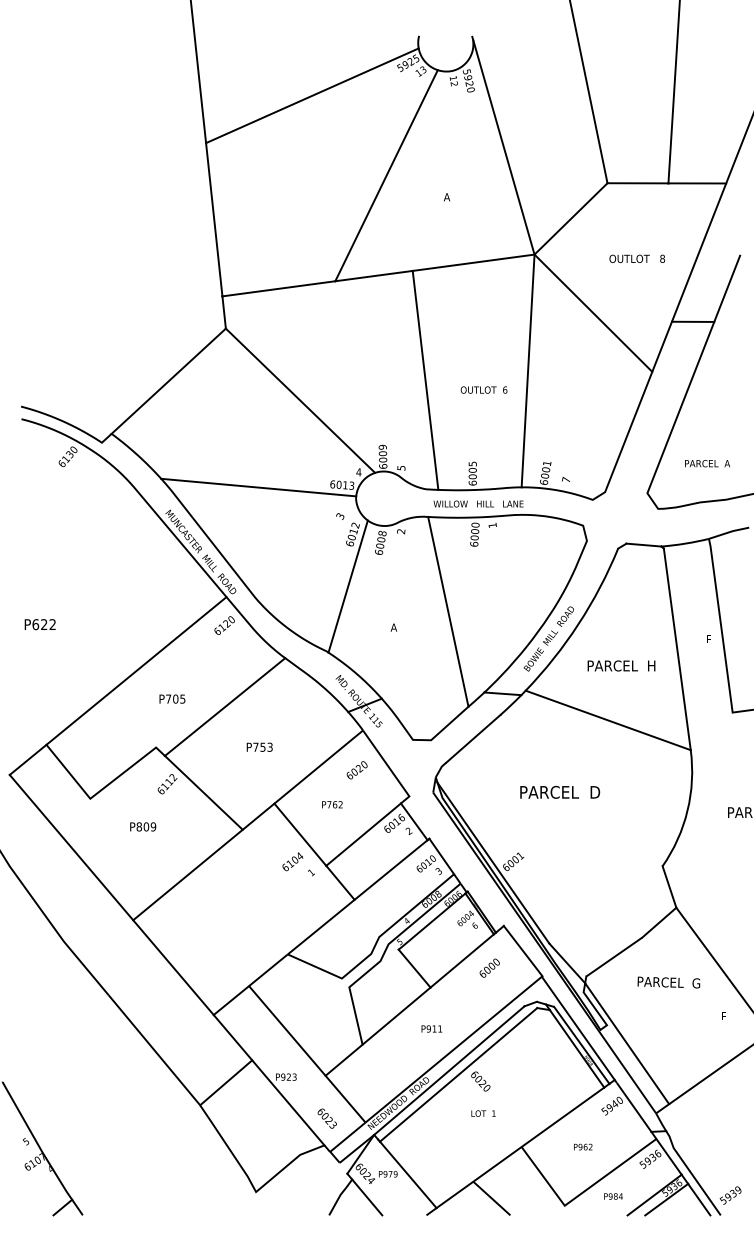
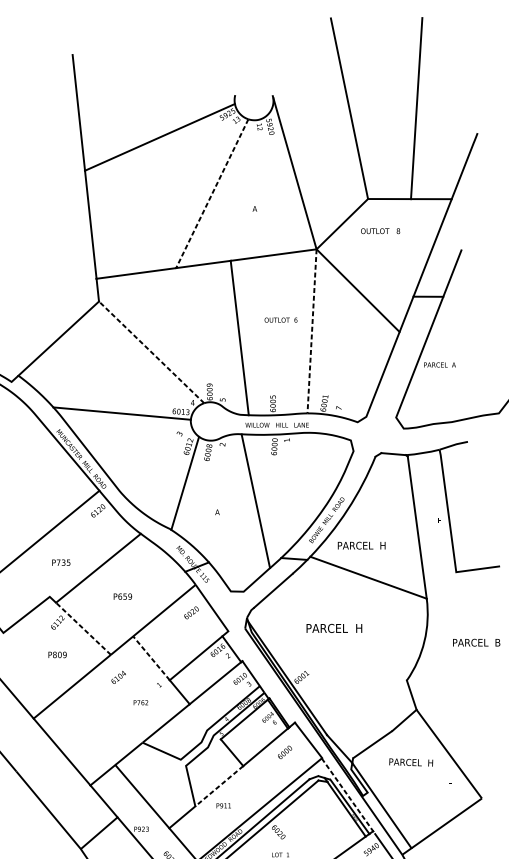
line: (386, 176) -> (212, 194), solid -> dashed
text: (636, 258) -> (380, 230), moved
line: (528, 370) -> (312, 331), solid -> dashed
text: (483, 389) -> (280, 319), moved
line: (300, 400) -> (151, 352), solid -> dashed
text: (707, 463) -> (439, 364), moved
text: (621, 665) -> (361, 545), moved
text: (175, 698) -> (63, 562), P705 -> P735
text: (262, 746) -> (124, 596), P753 -> P659
line: (203, 792) -> (83, 628), solid -> dashed
text: (596, 792) -> (360, 628), PARCEL  D -> PARCEL  H
text: (332, 804) -> (141, 702), moved
text: (143, 826) -> (57, 654), moved
line: (300, 834) -> (151, 658), solid -> dashed
text: (292, 861) -> (118, 677), moved
text: (696, 983) -> (430, 763), PARCEL  G -> PARCEL  H
line: (396, 1016) -> (219, 786), solid -> dashed
text: (431, 1028) -> (223, 805), moved
line: (580, 1031) -> (349, 797), solid -> dashed

